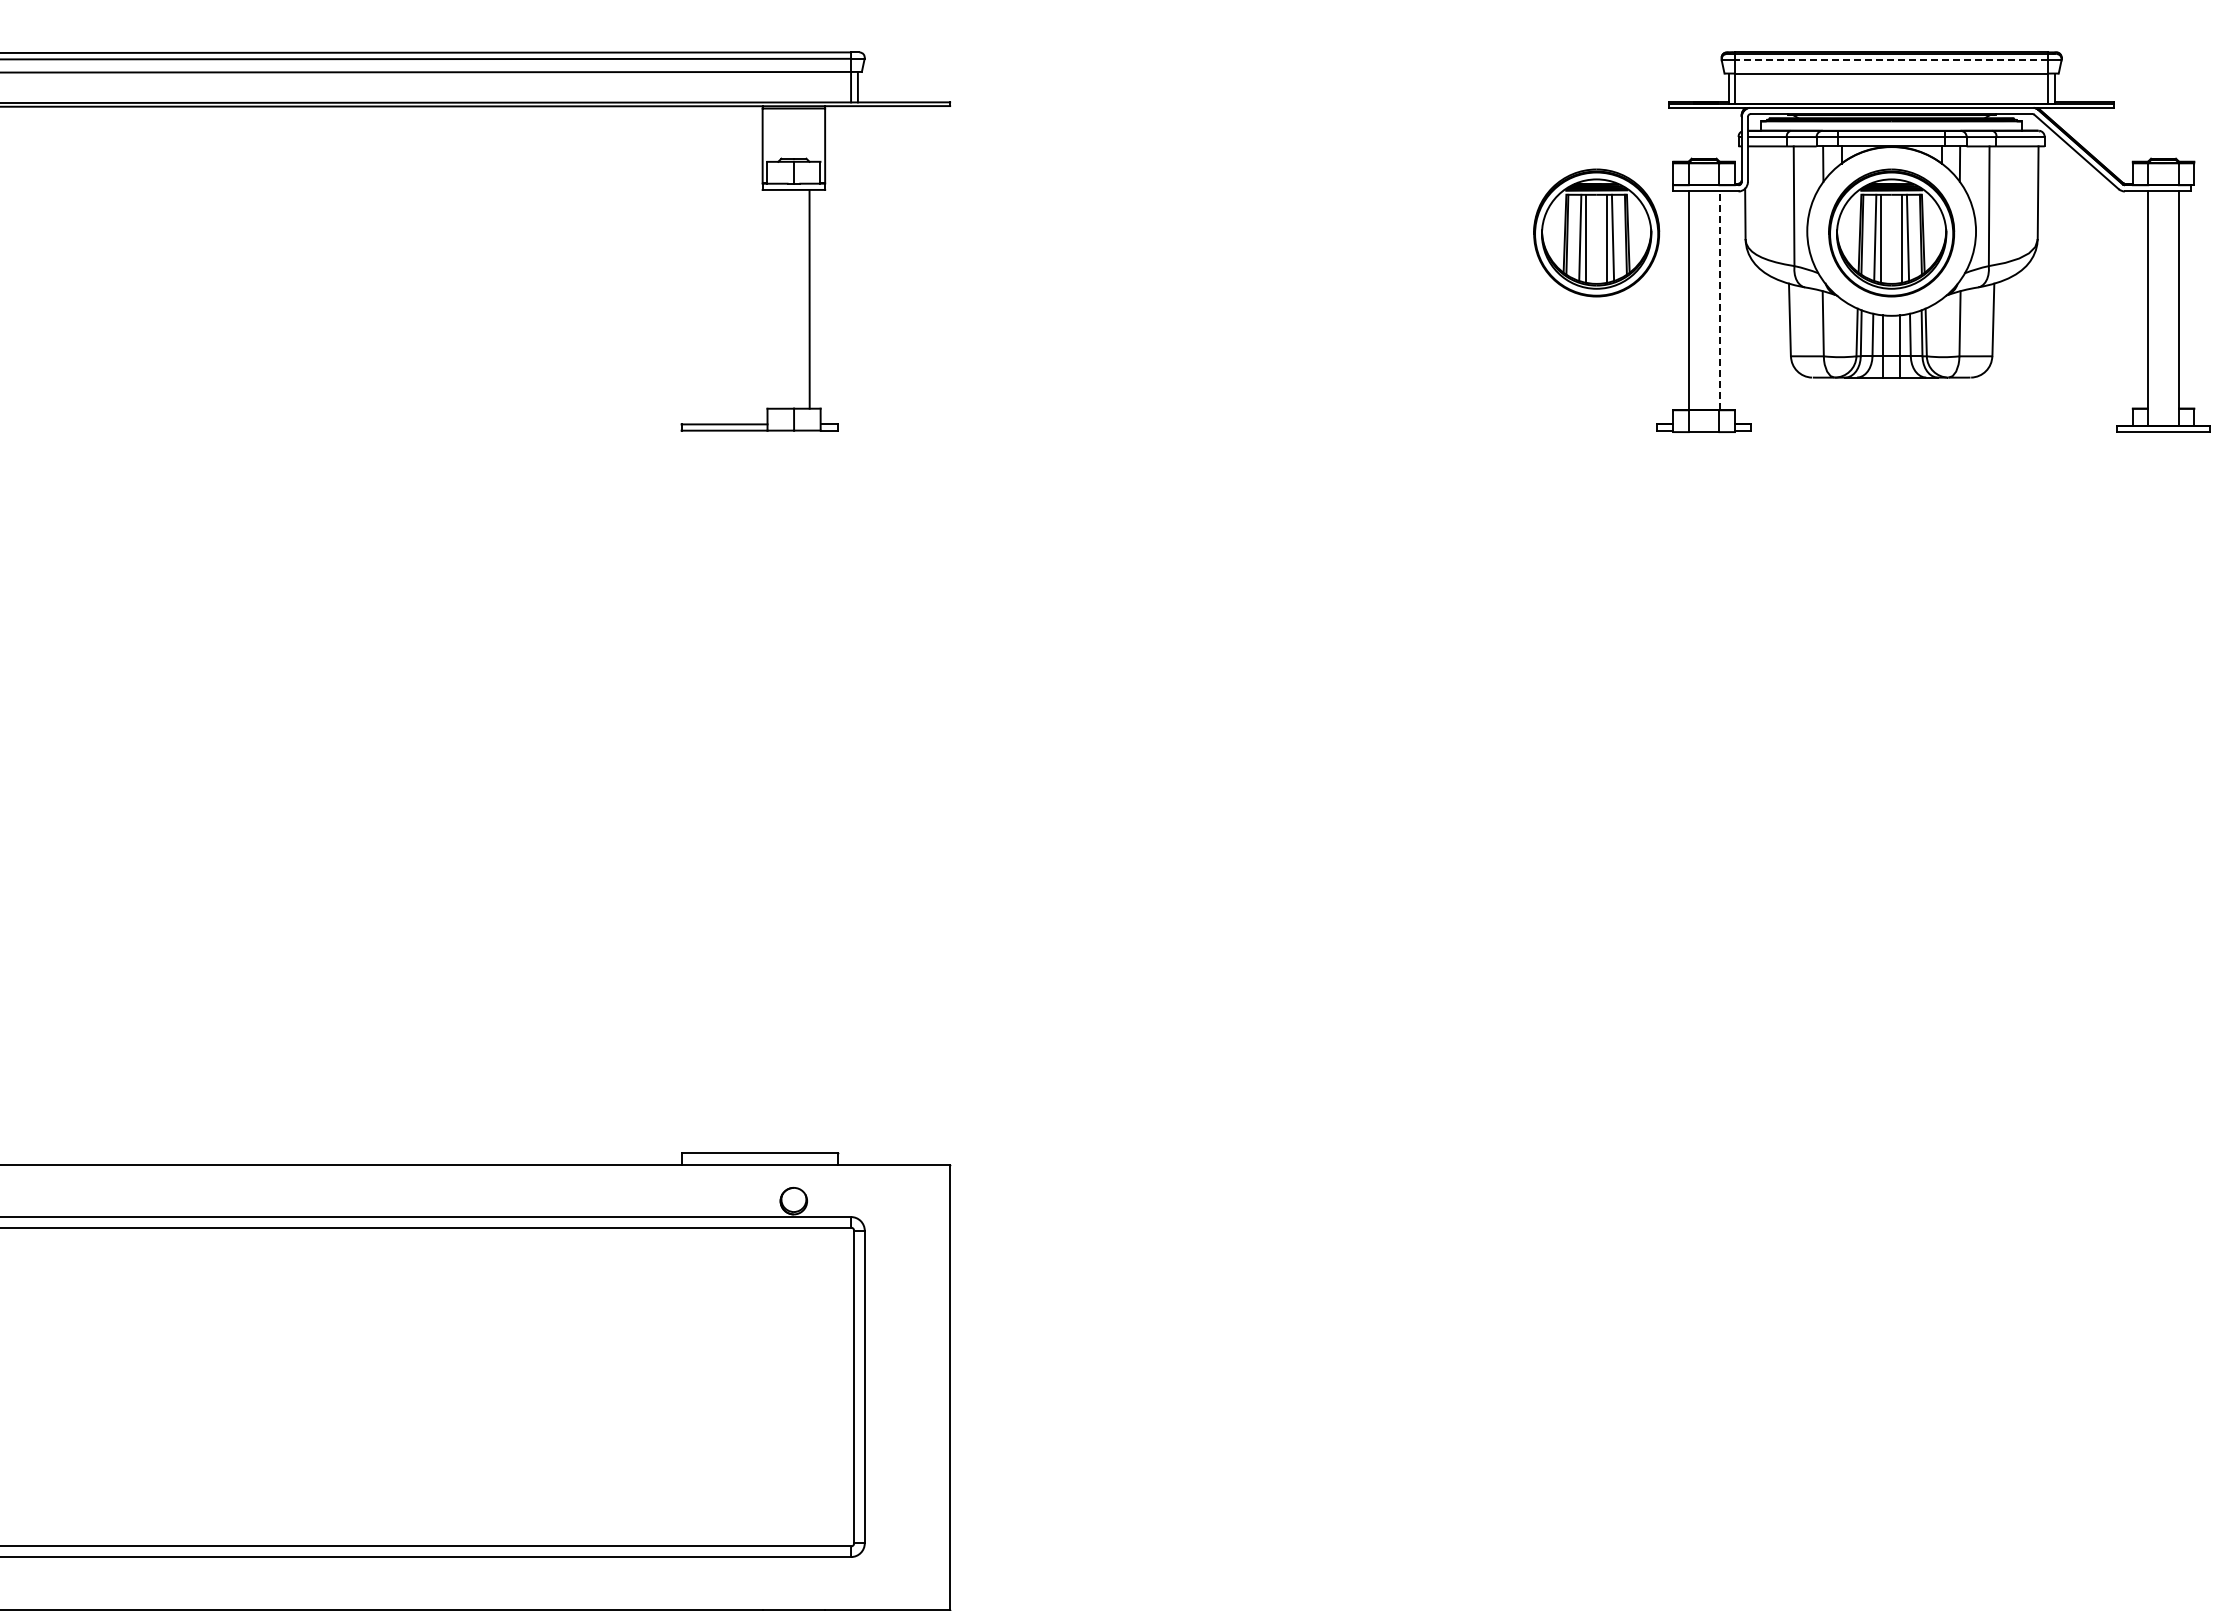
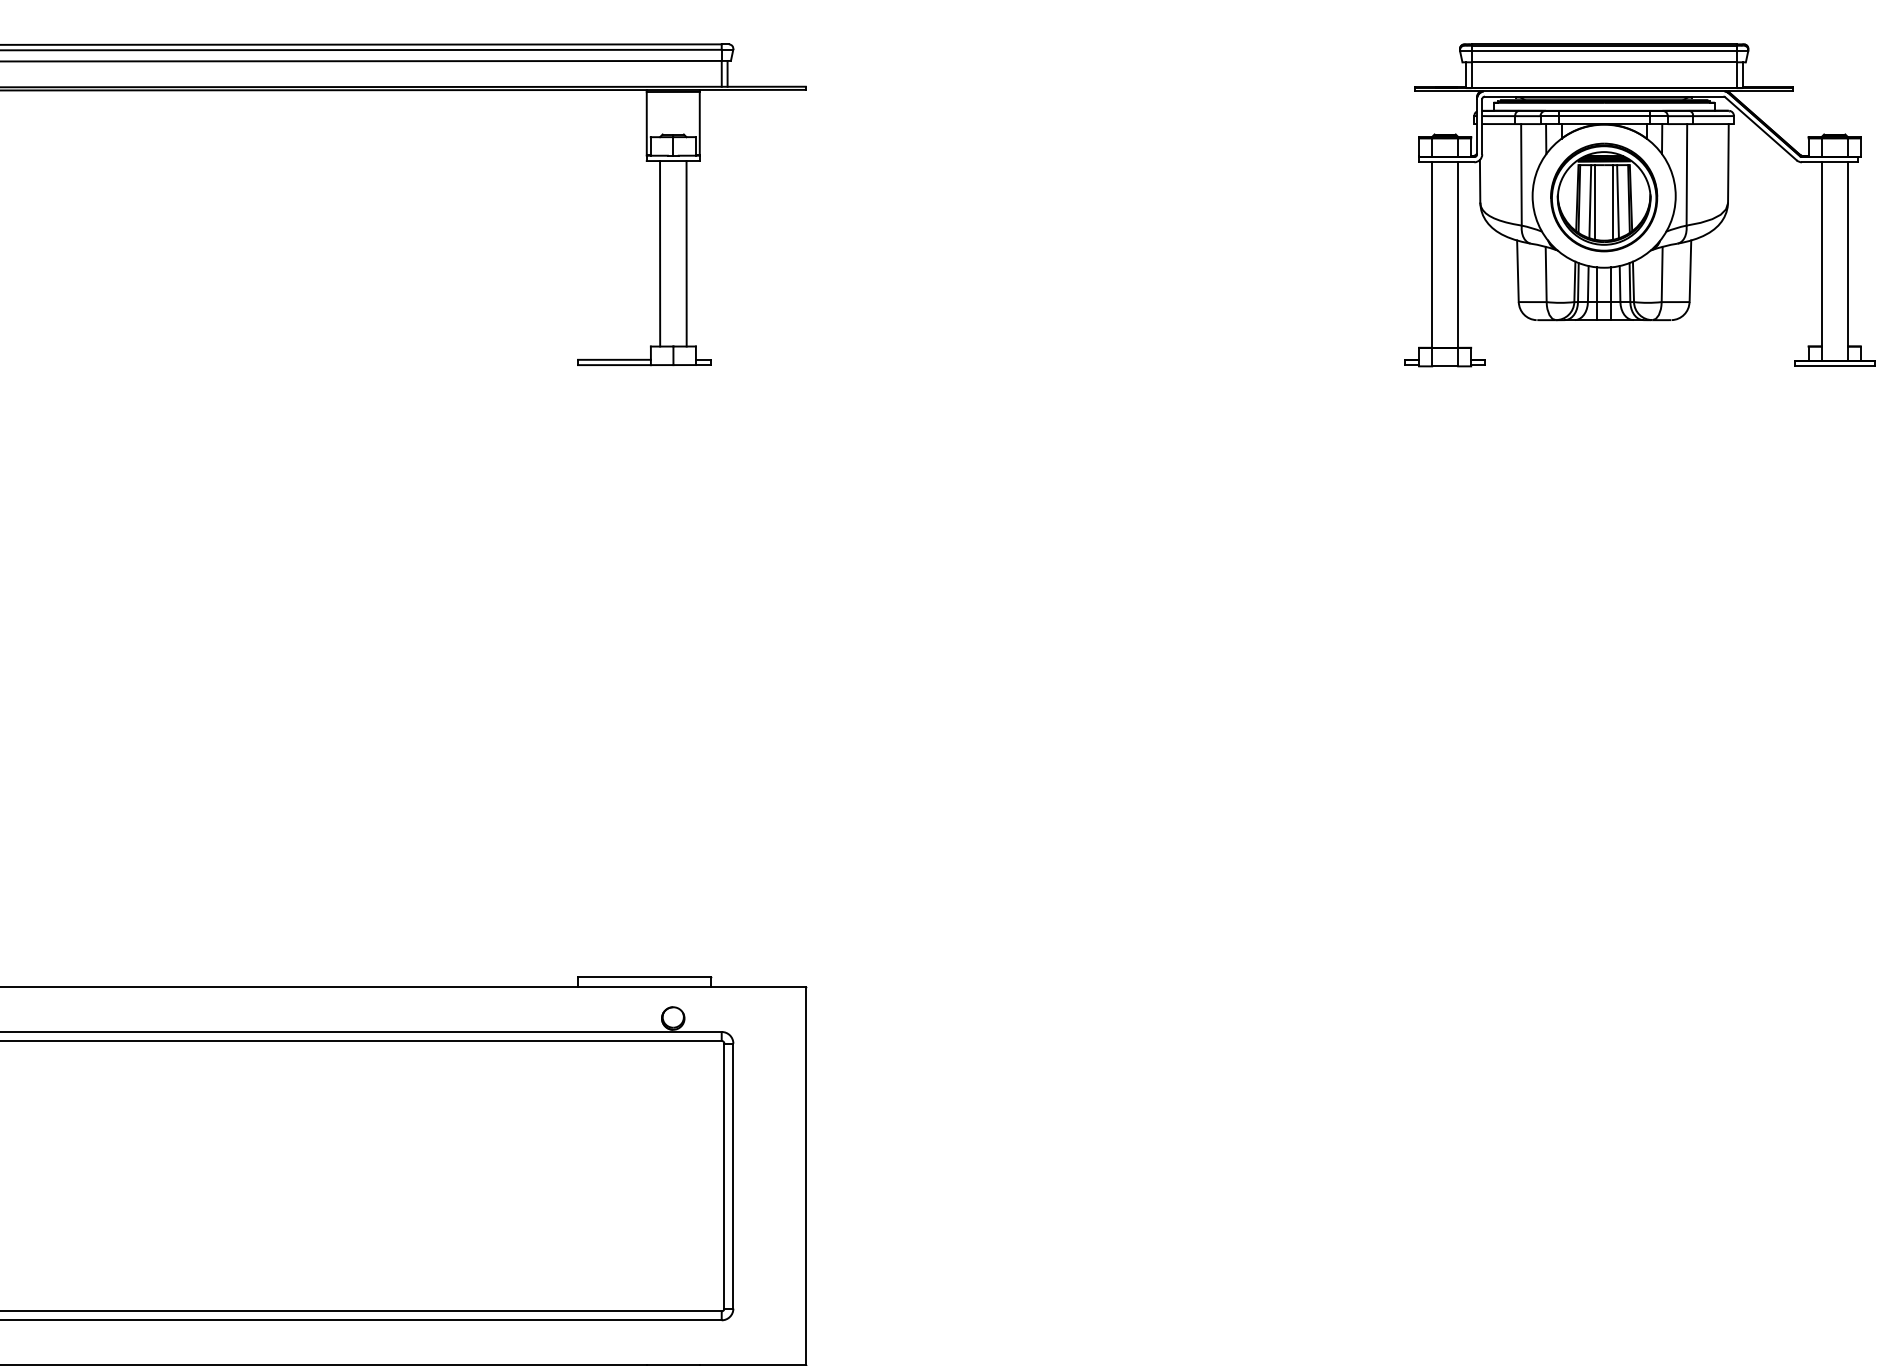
line: (1891, 60) -> (1604, 51), dashed -> solid
part: (1596, 232) -> (1353, 197), removed
line: (778, 298) -> (660, 253), added
line: (1719, 300) -> (1458, 254), dashed -> solid

